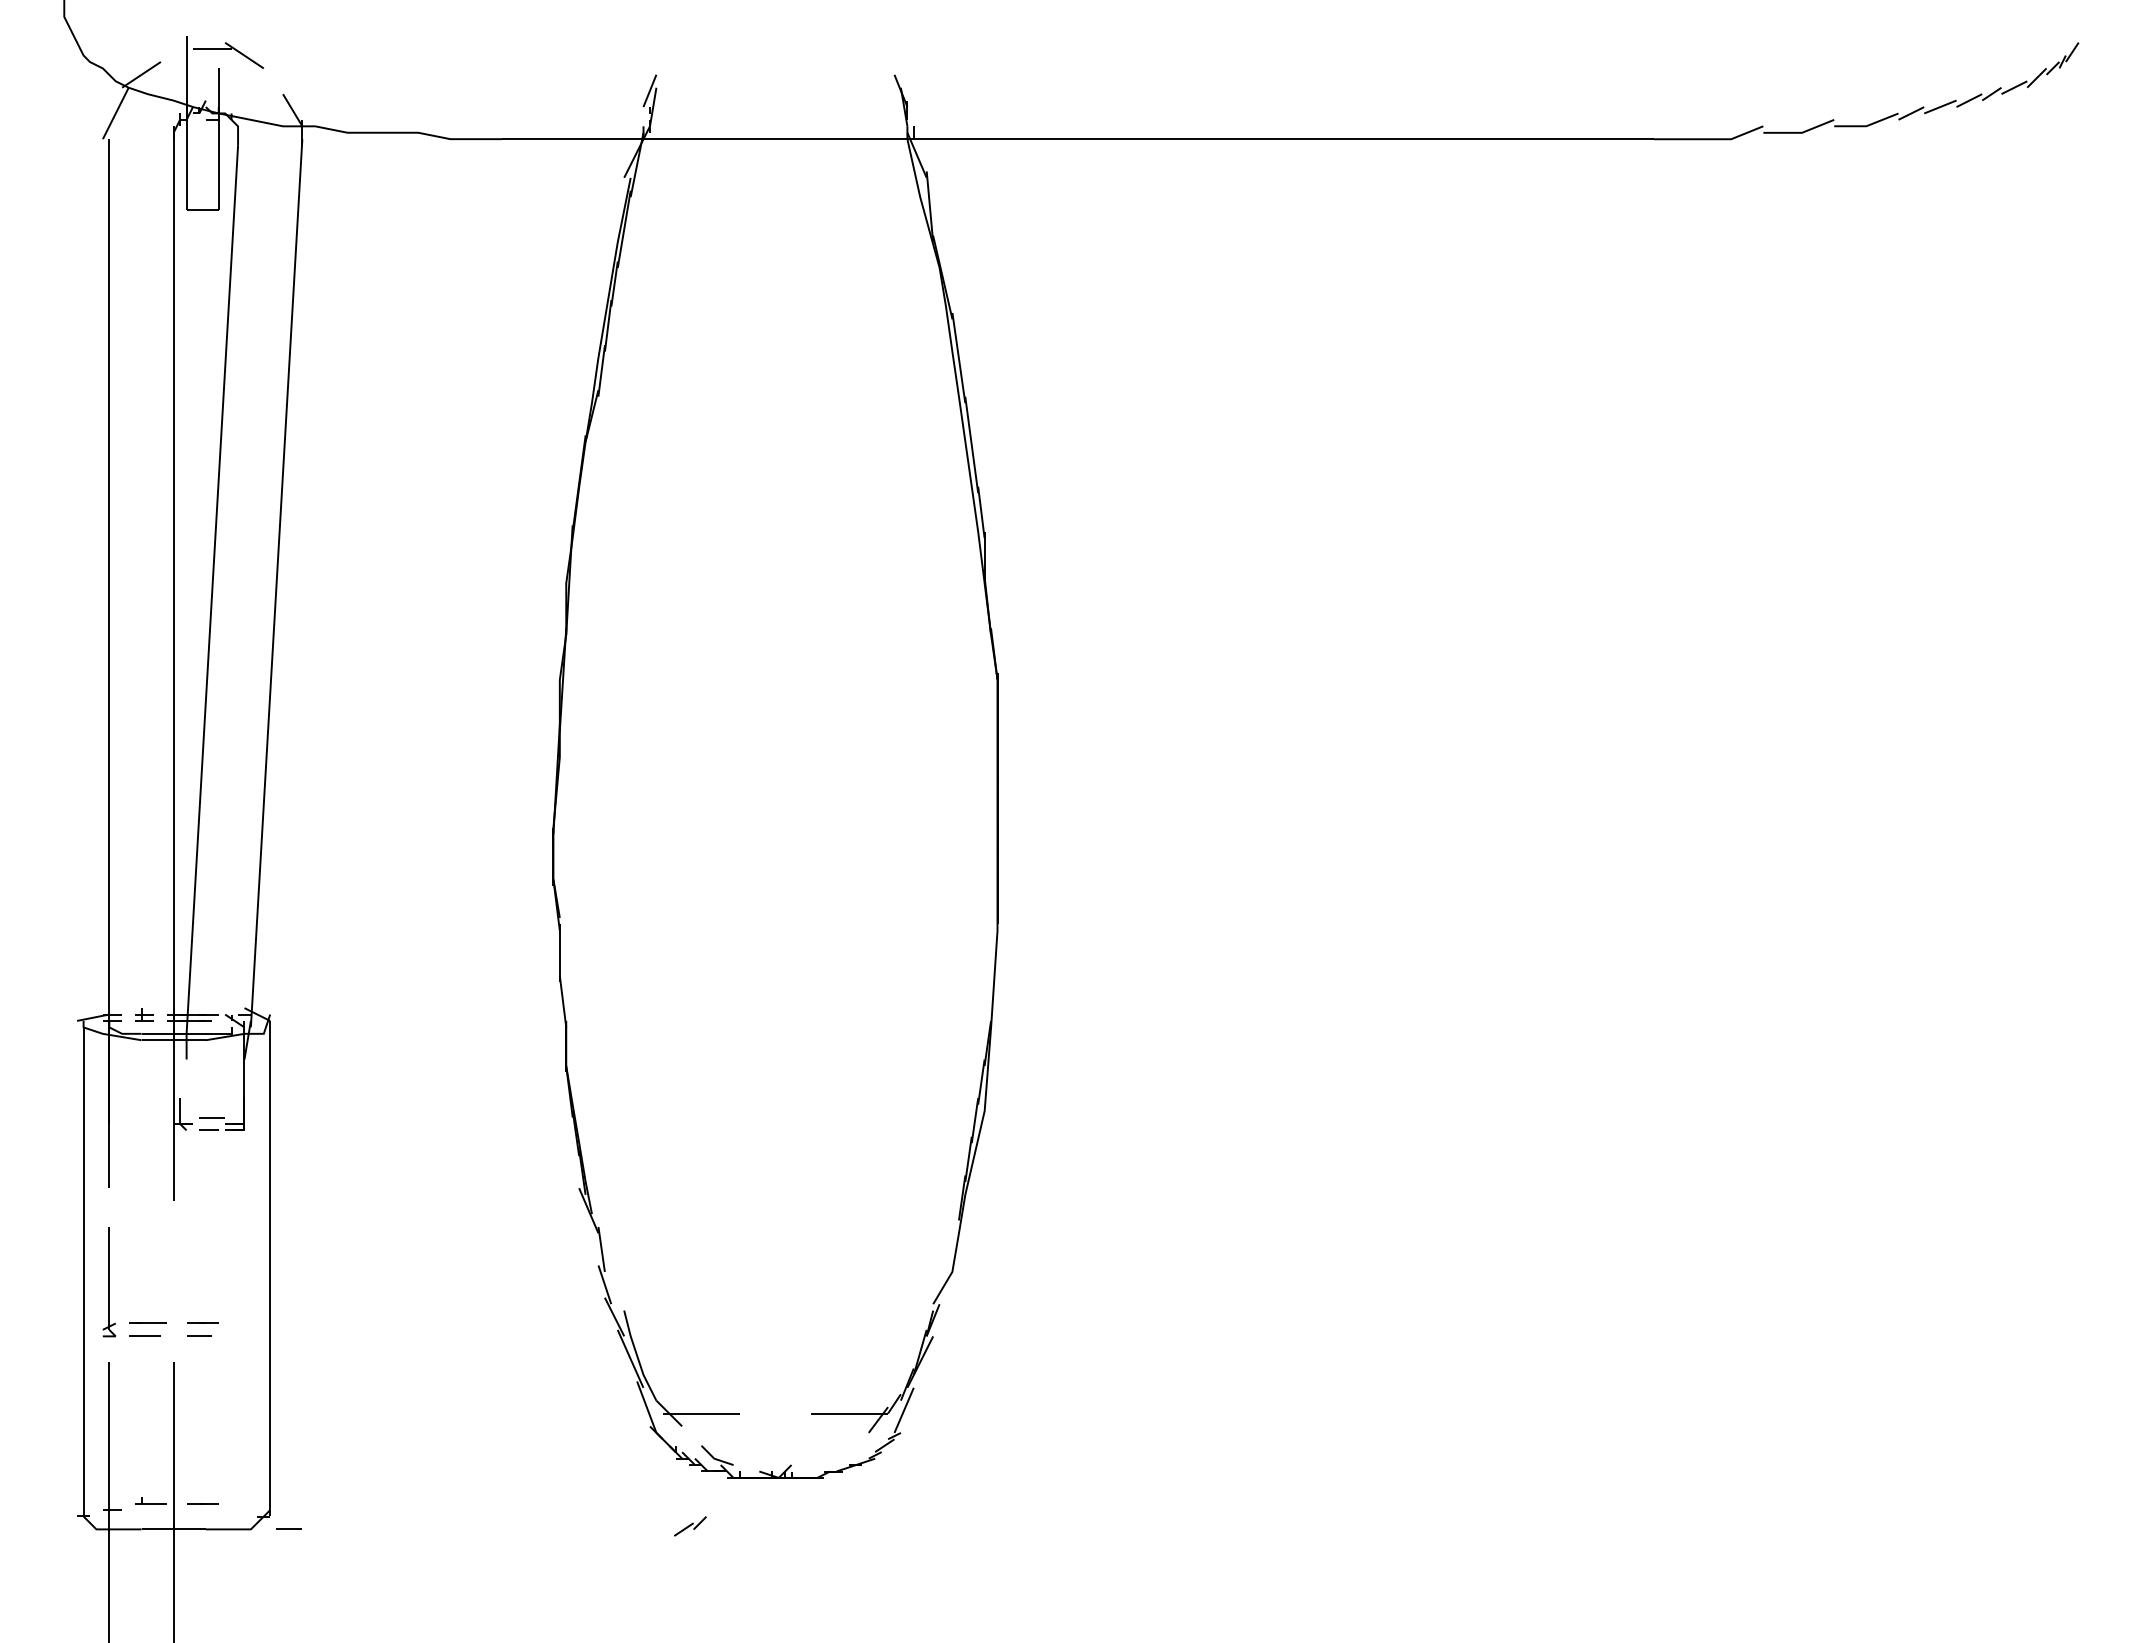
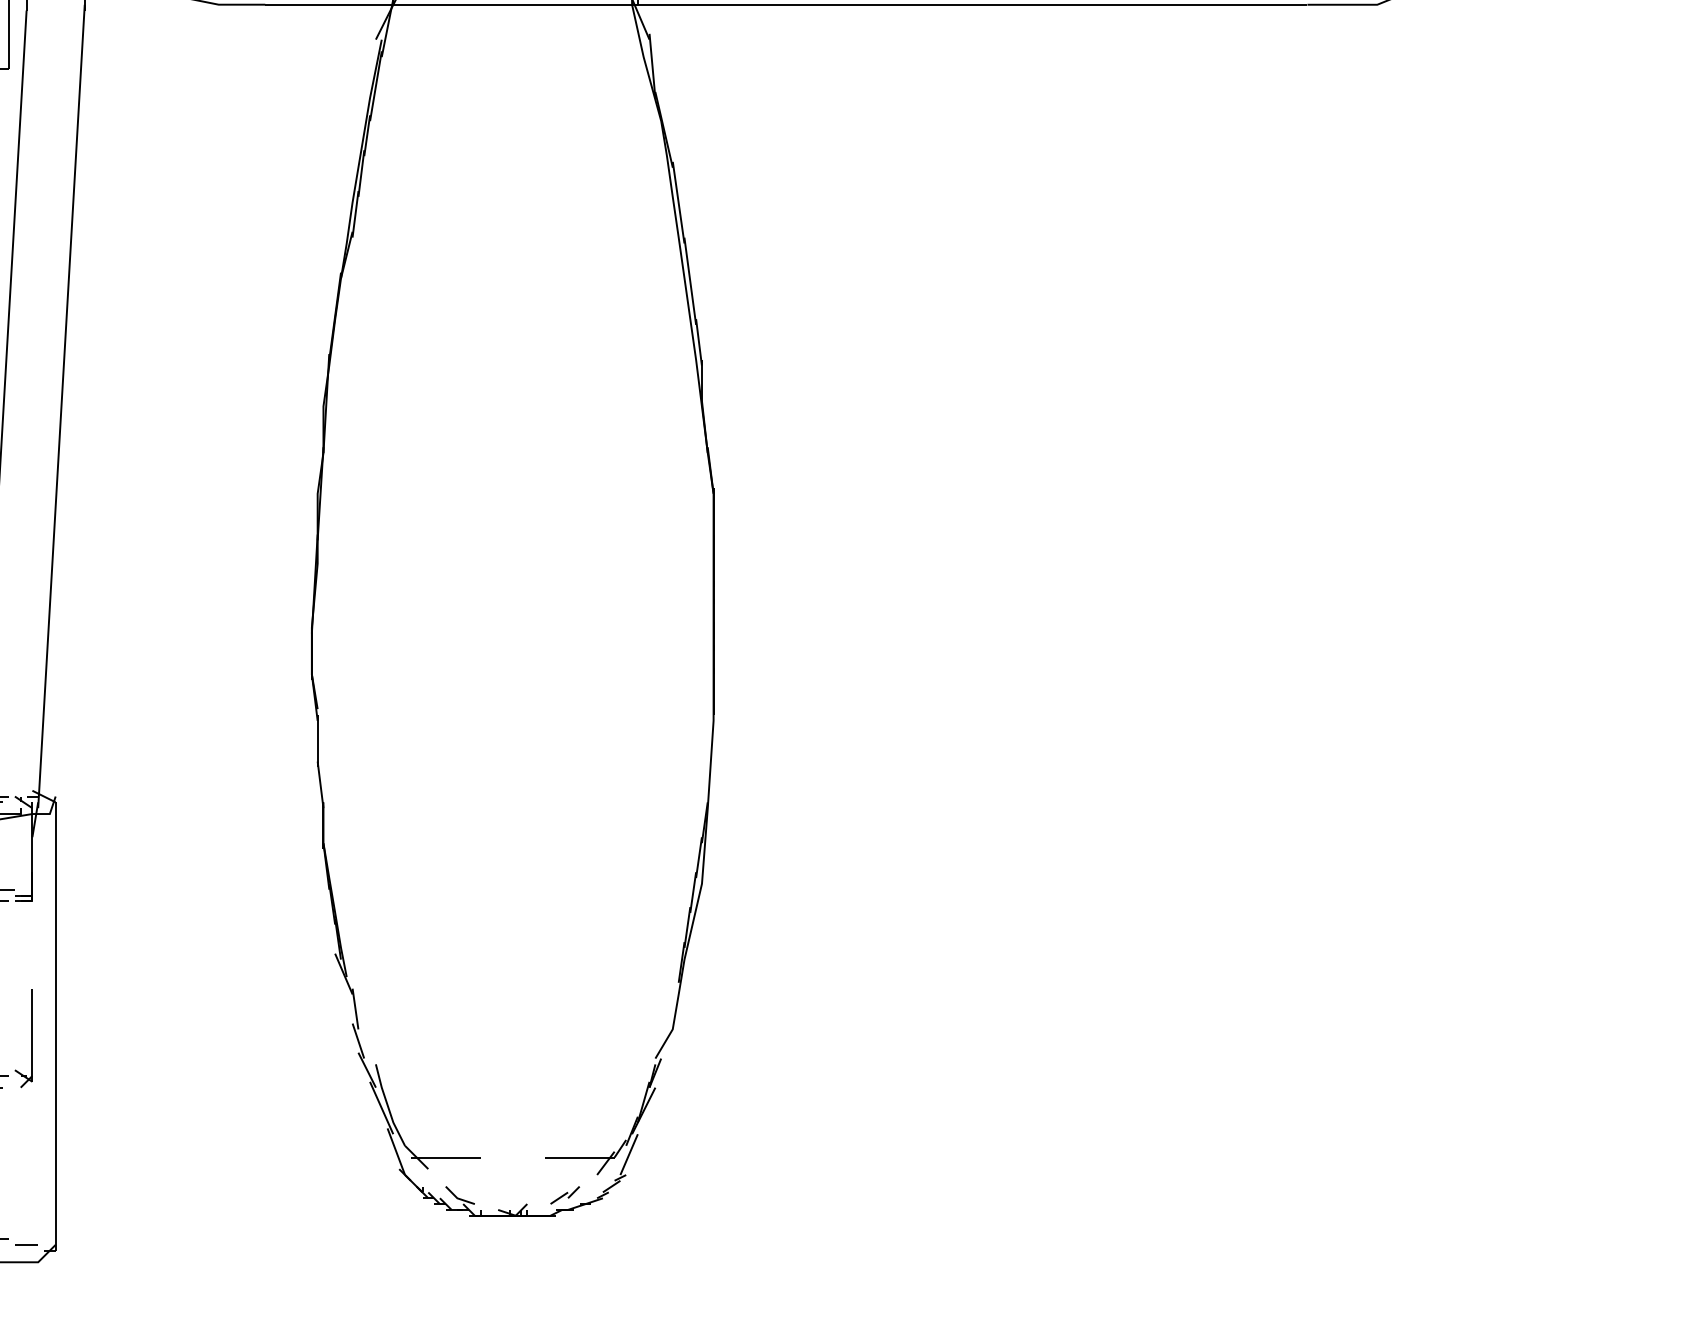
part: (243, 1281) -> (31, 1038), added
part: (690, 1526) -> (565, 1195), moved
line: (288, 1528) -> (26, 1244), moved

